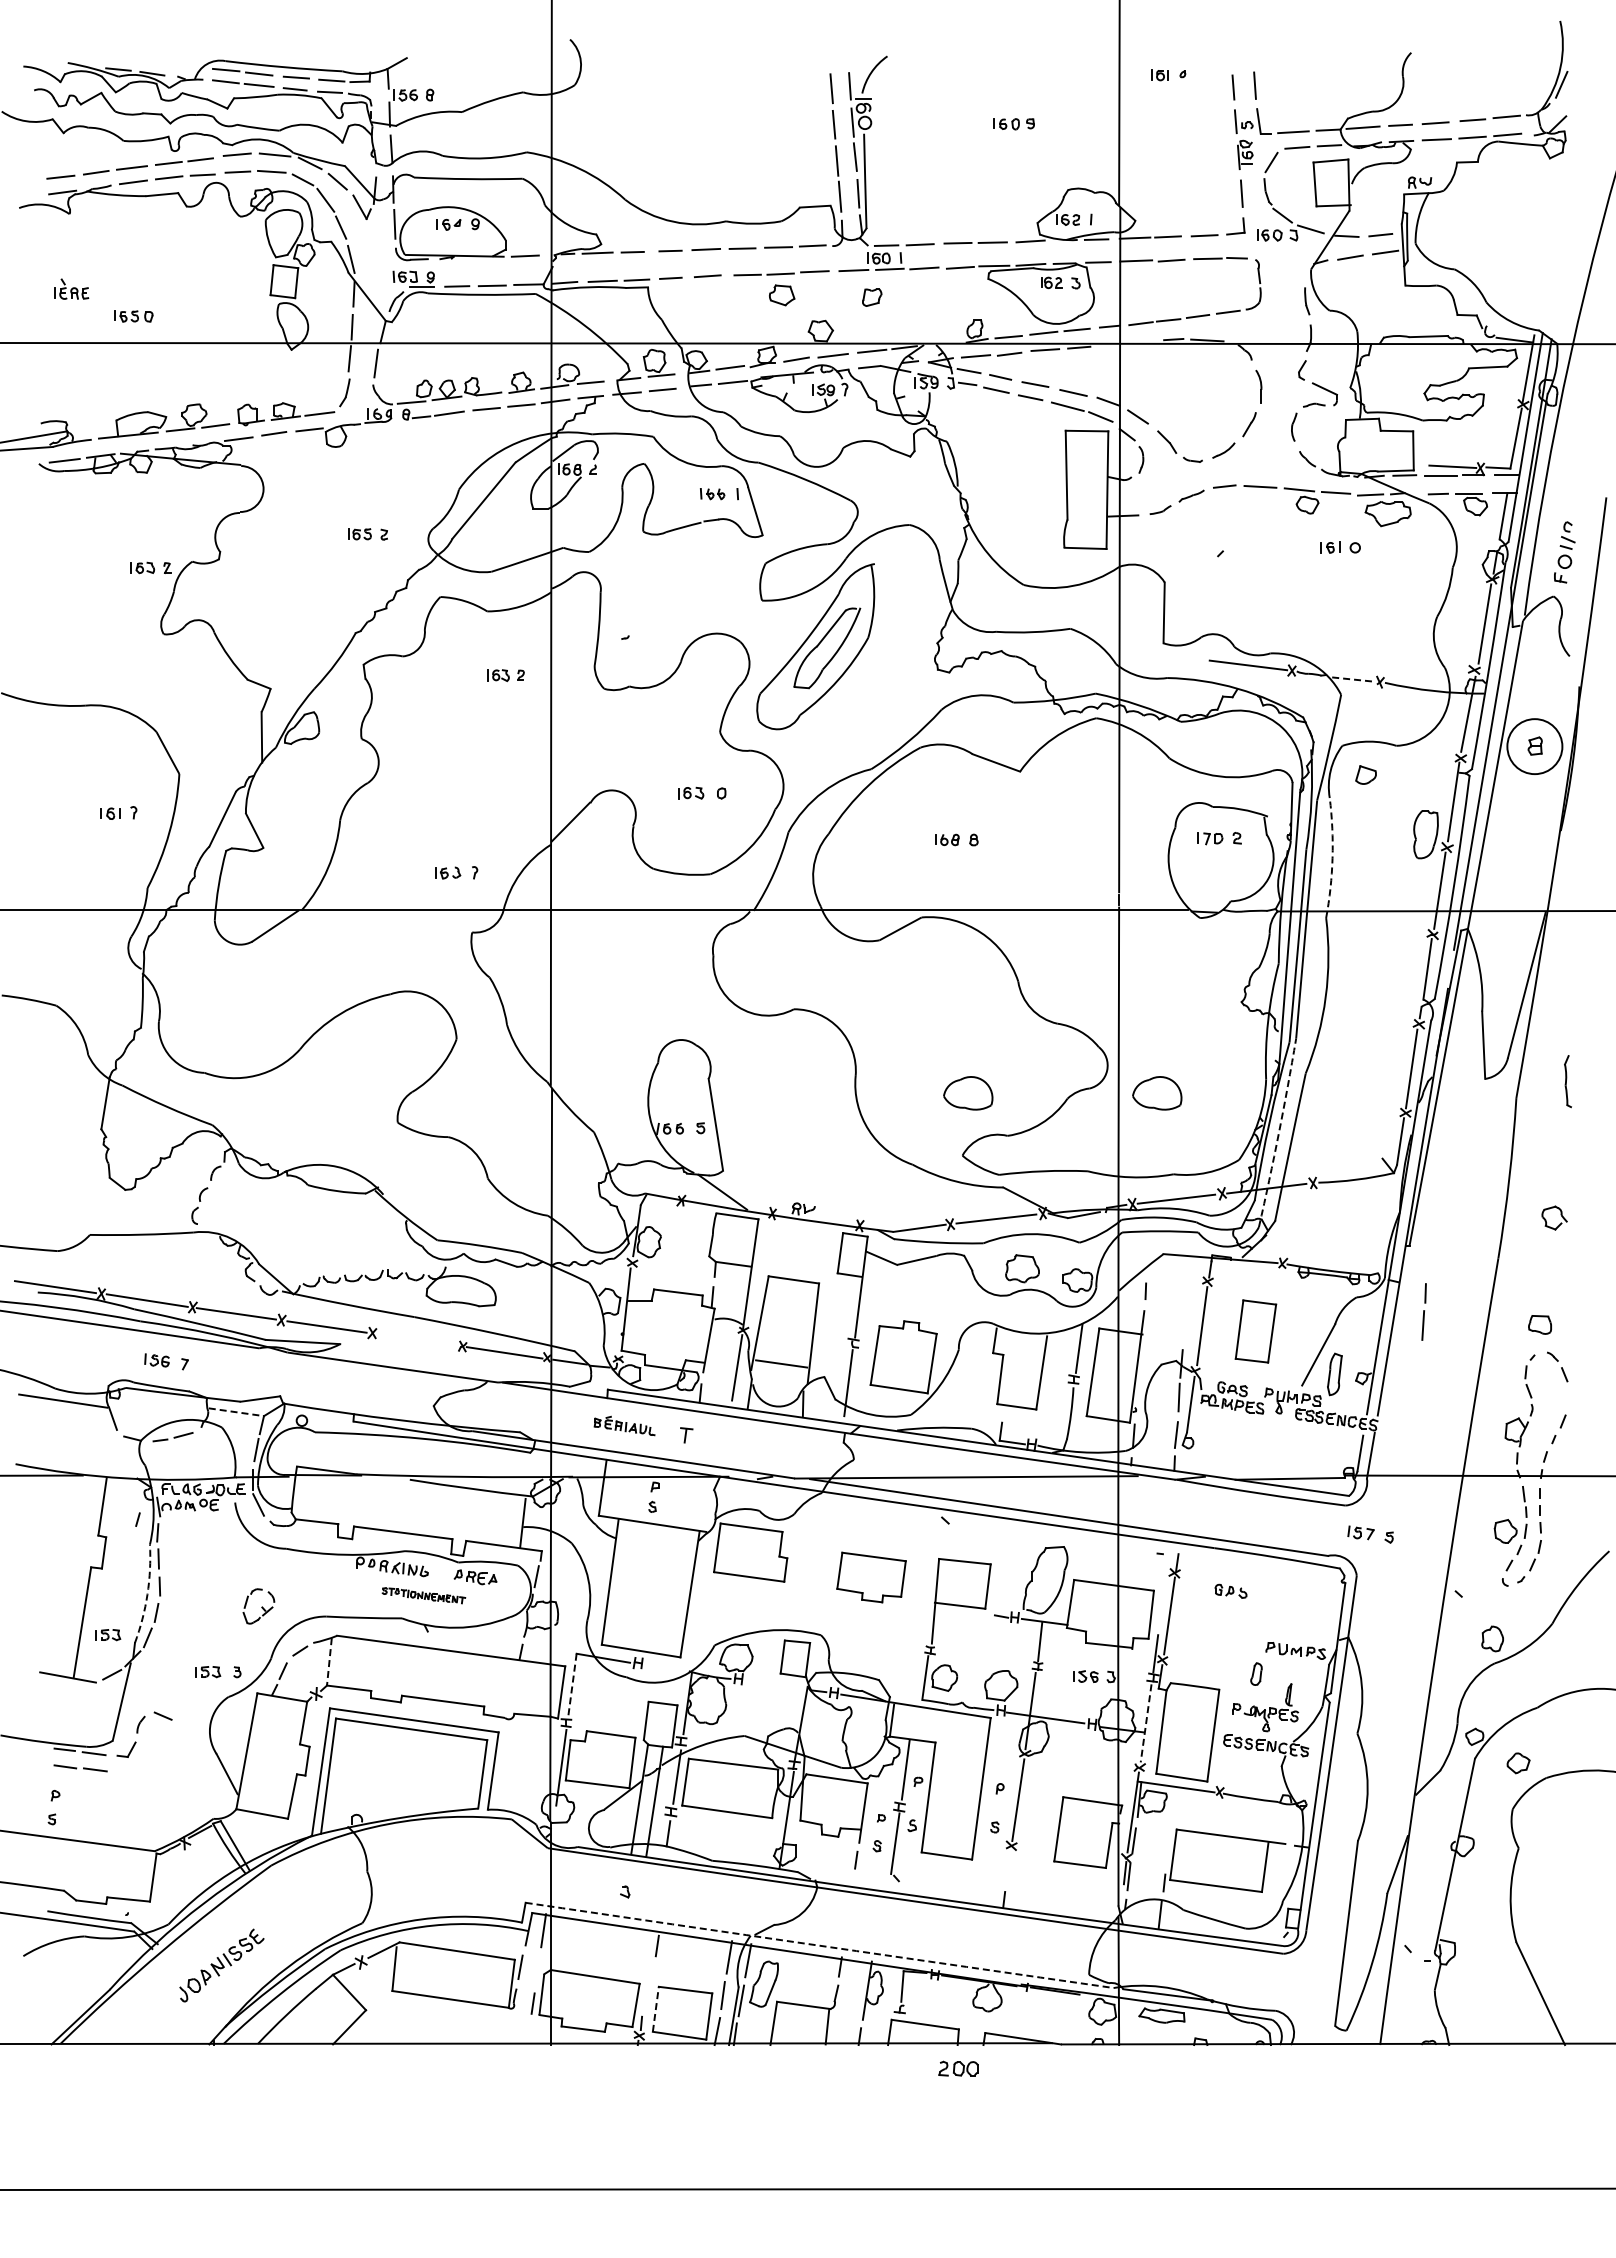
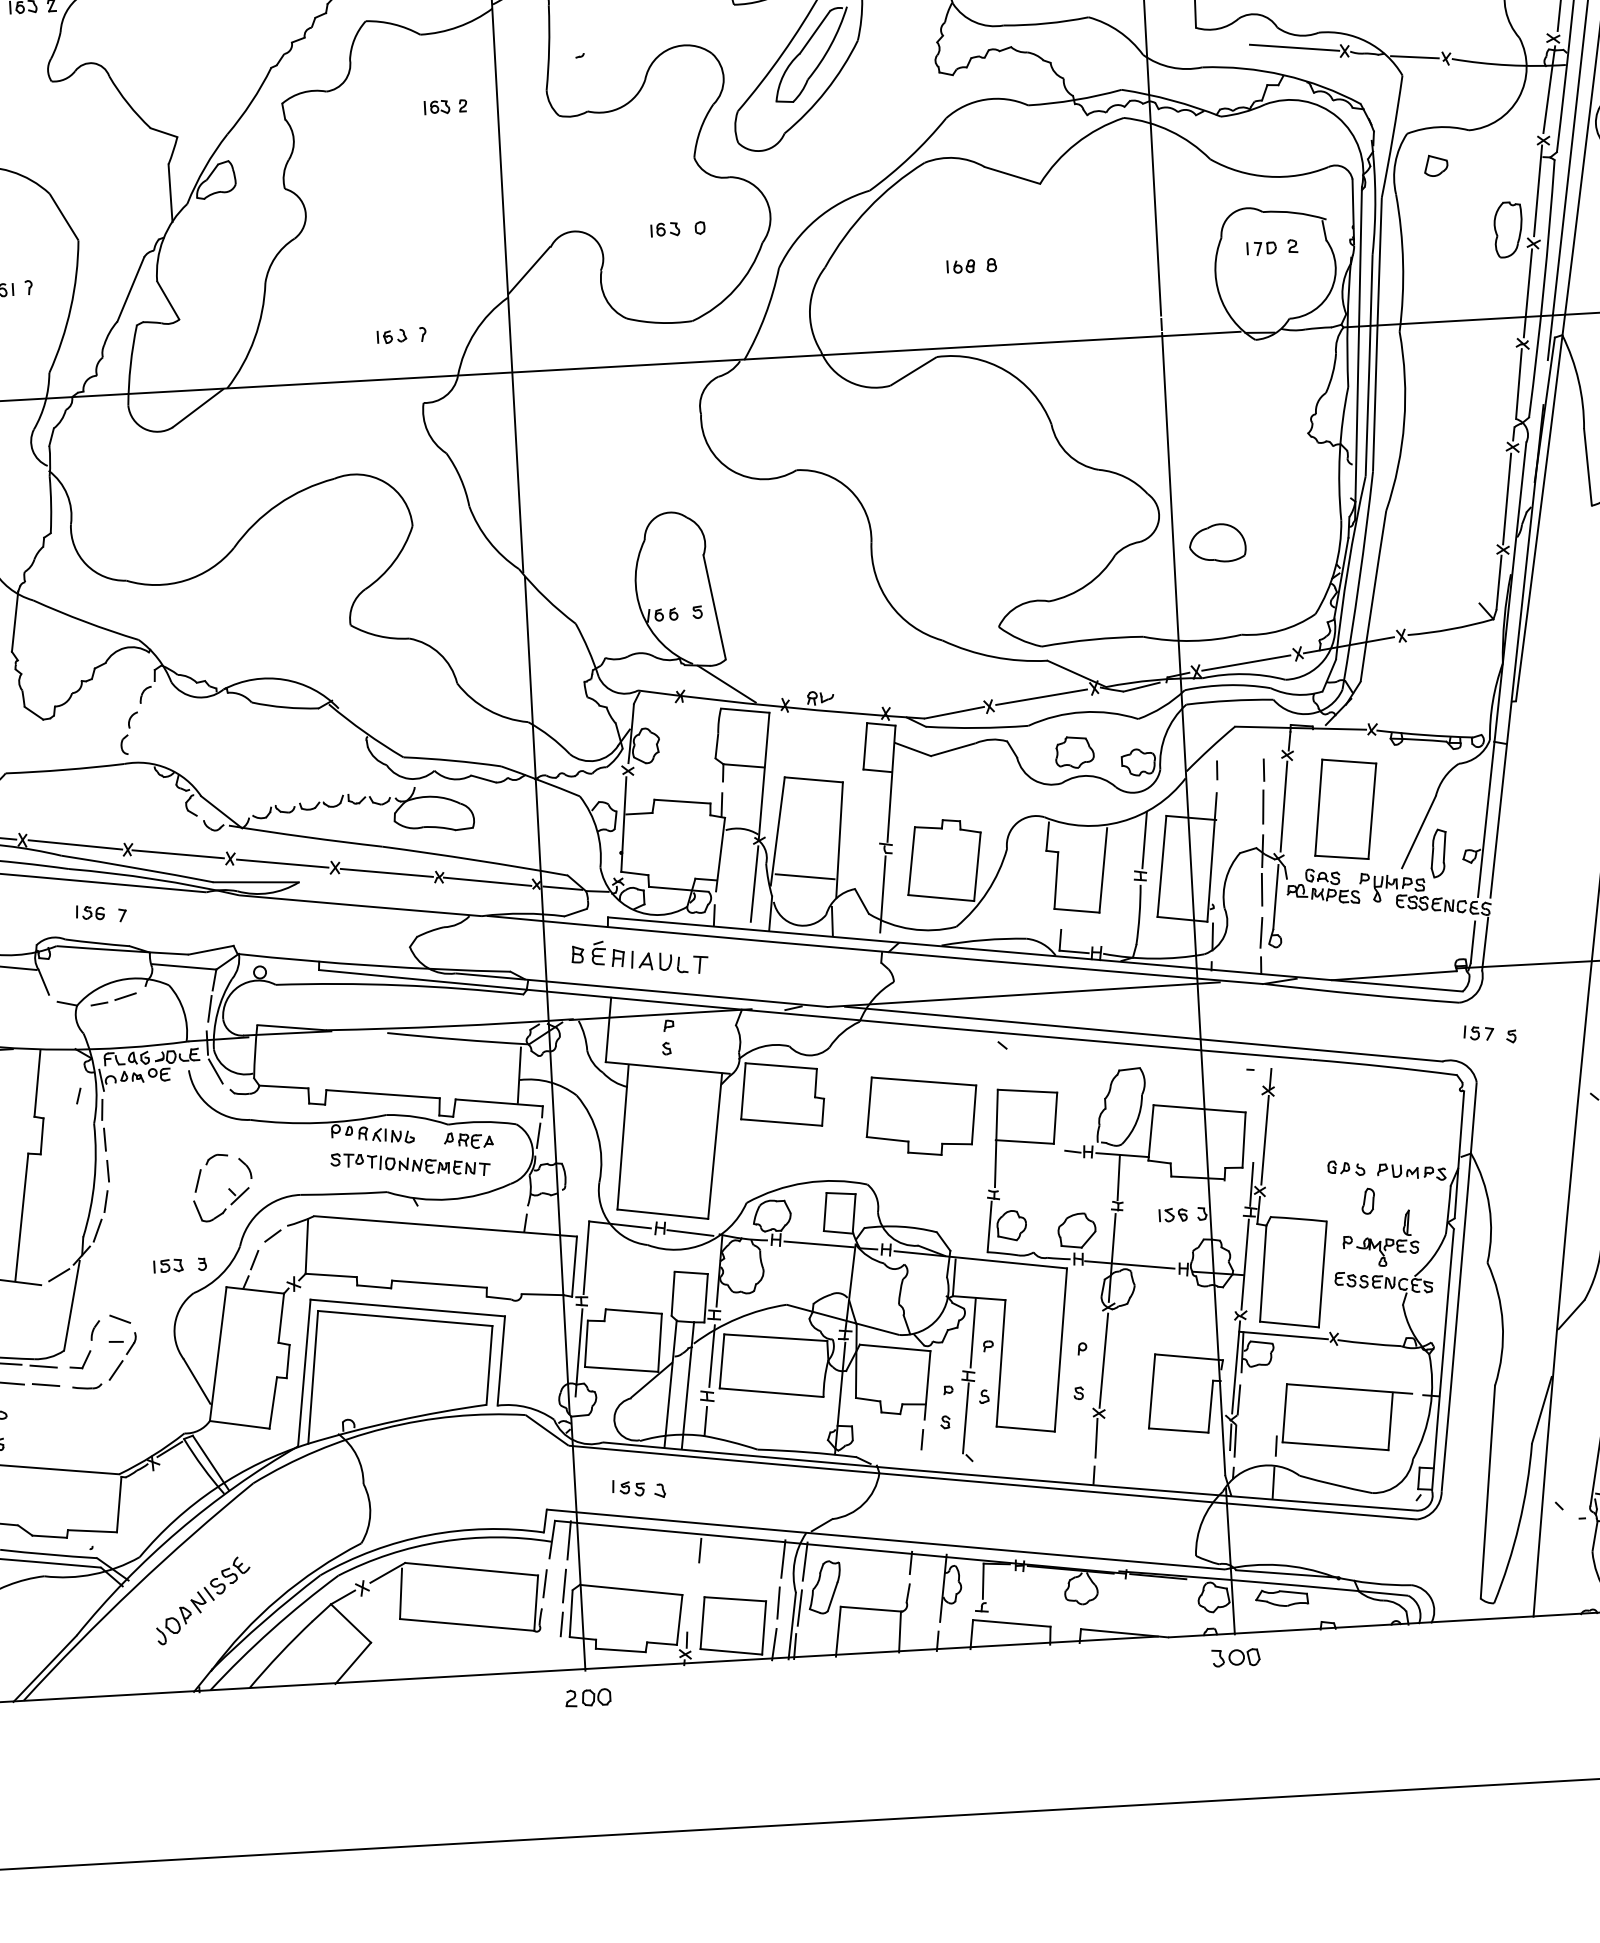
line: (1352, 679) -> (1414, 57), dashed -> solid
arc: (1332, 858) -> (1403, 263), dashed -> solid
part: (968, 1093) -> (1001, 555), removed
arc: (1278, 1133) -> (1358, 581), dashed -> solid
part: (1423, 1311) -> (1262, 791), moved
part: (1255, 1331) -> (1345, 809), size x1.43
line: (417, 1339) -> (387, 872), added
line: (236, 1412) -> (184, 967), dashed -> solid
part: (624, 1425) -> (629, 957), size x1.67
part: (871, 1577) -> (921, 1115), size x1.43
part: (1230, 1590) -> (1345, 1167), moved
arc: (147, 1594) -> (94, 1181), dashed -> solid
part: (423, 1595) -> (410, 1164), size x1.67
part: (258, 1606) -> (222, 1187), size x1.67
part: (108, 1635) -> (52, 1230), removed
line: (329, 1661) -> (306, 1246), dashed -> solid
line: (664, 1668) -> (690, 1232), added
line: (775, 1684) -> (818, 1243), added
line: (572, 1685) -> (586, 1258), dashed -> solid
line: (1146, 1723) -> (1245, 1264), dashed -> solid
part: (156, 1759) -> (115, 1369), added
line: (1007, 1867) -> (1095, 1438), added
part: (597, 1887) -> (628, 1487), added
arc: (819, 1945) -> (885, 1539), dashed -> solid
line: (537, 1970) -> (564, 1586), added
line: (655, 2009) -> (702, 1623), dashed -> solid
part: (1118, 2065) -> (1235, 1657), added
part: (958, 2068) -> (588, 1697), moved

